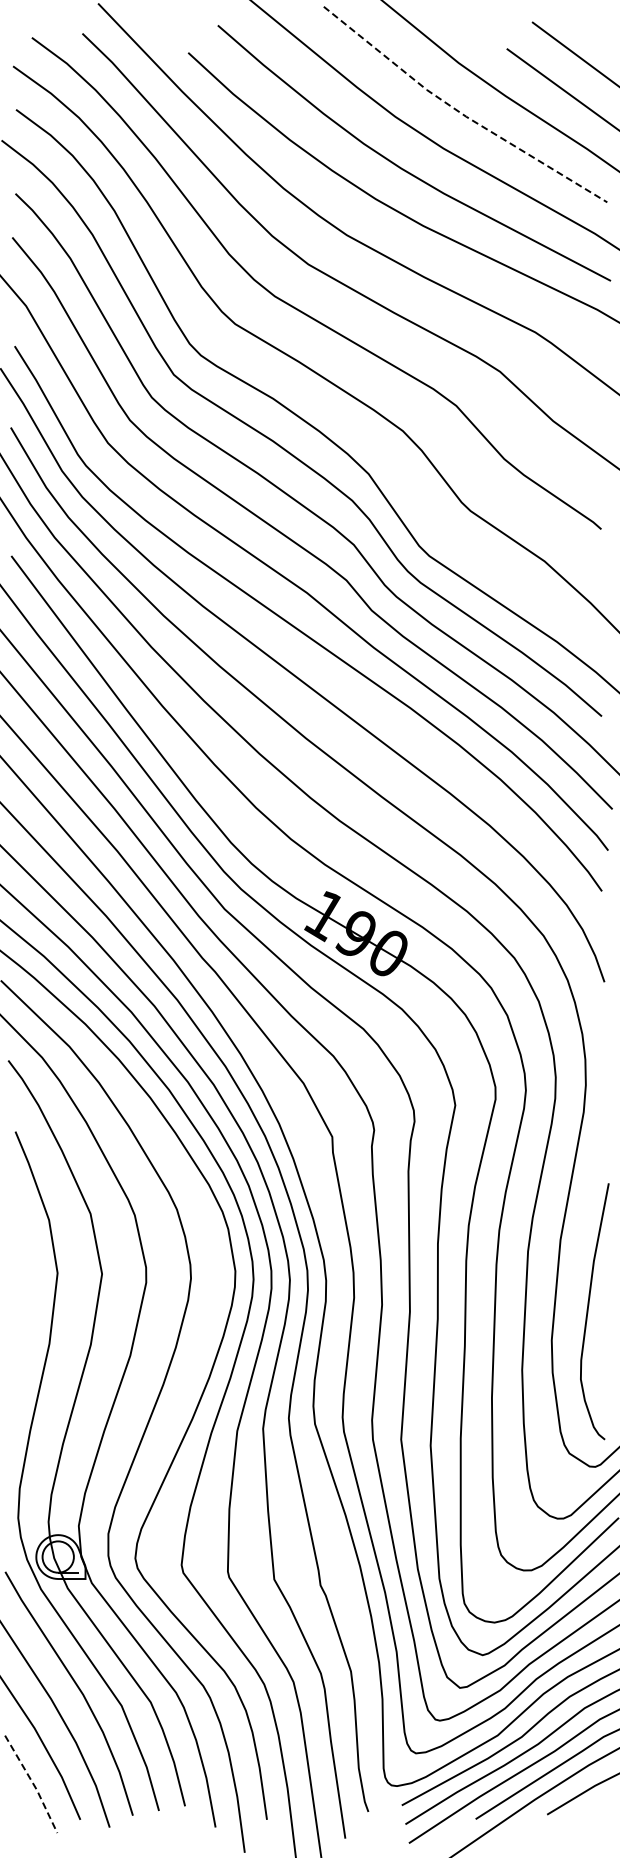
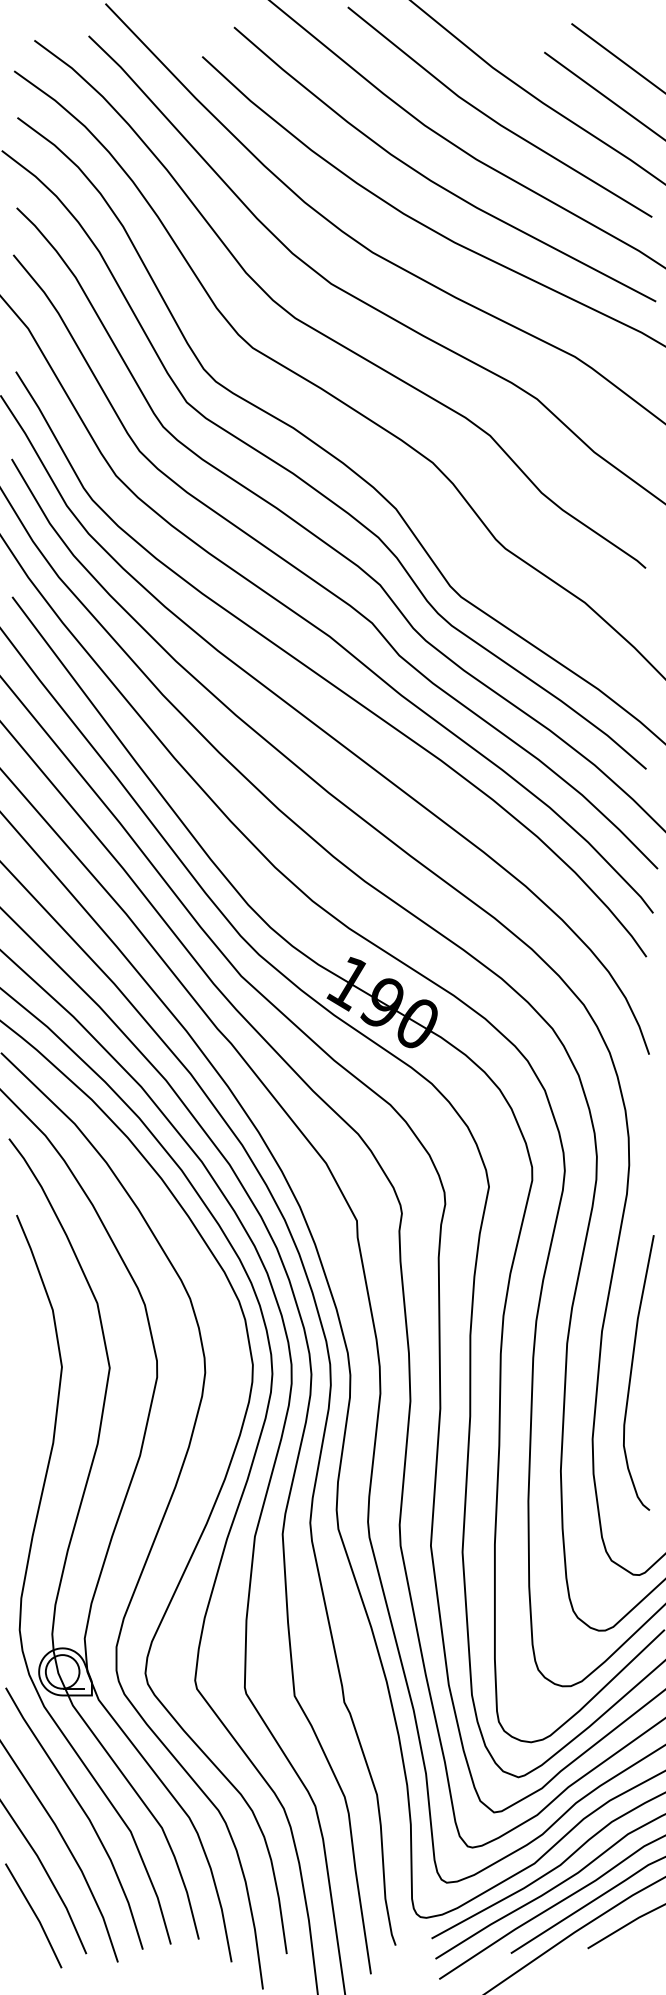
line: (460, 112) -> (494, 120), dashed -> solid
curve: (588, 1311) -> (632, 1372), moved
line: (33, 1784) -> (36, 1916), dashed -> solid

